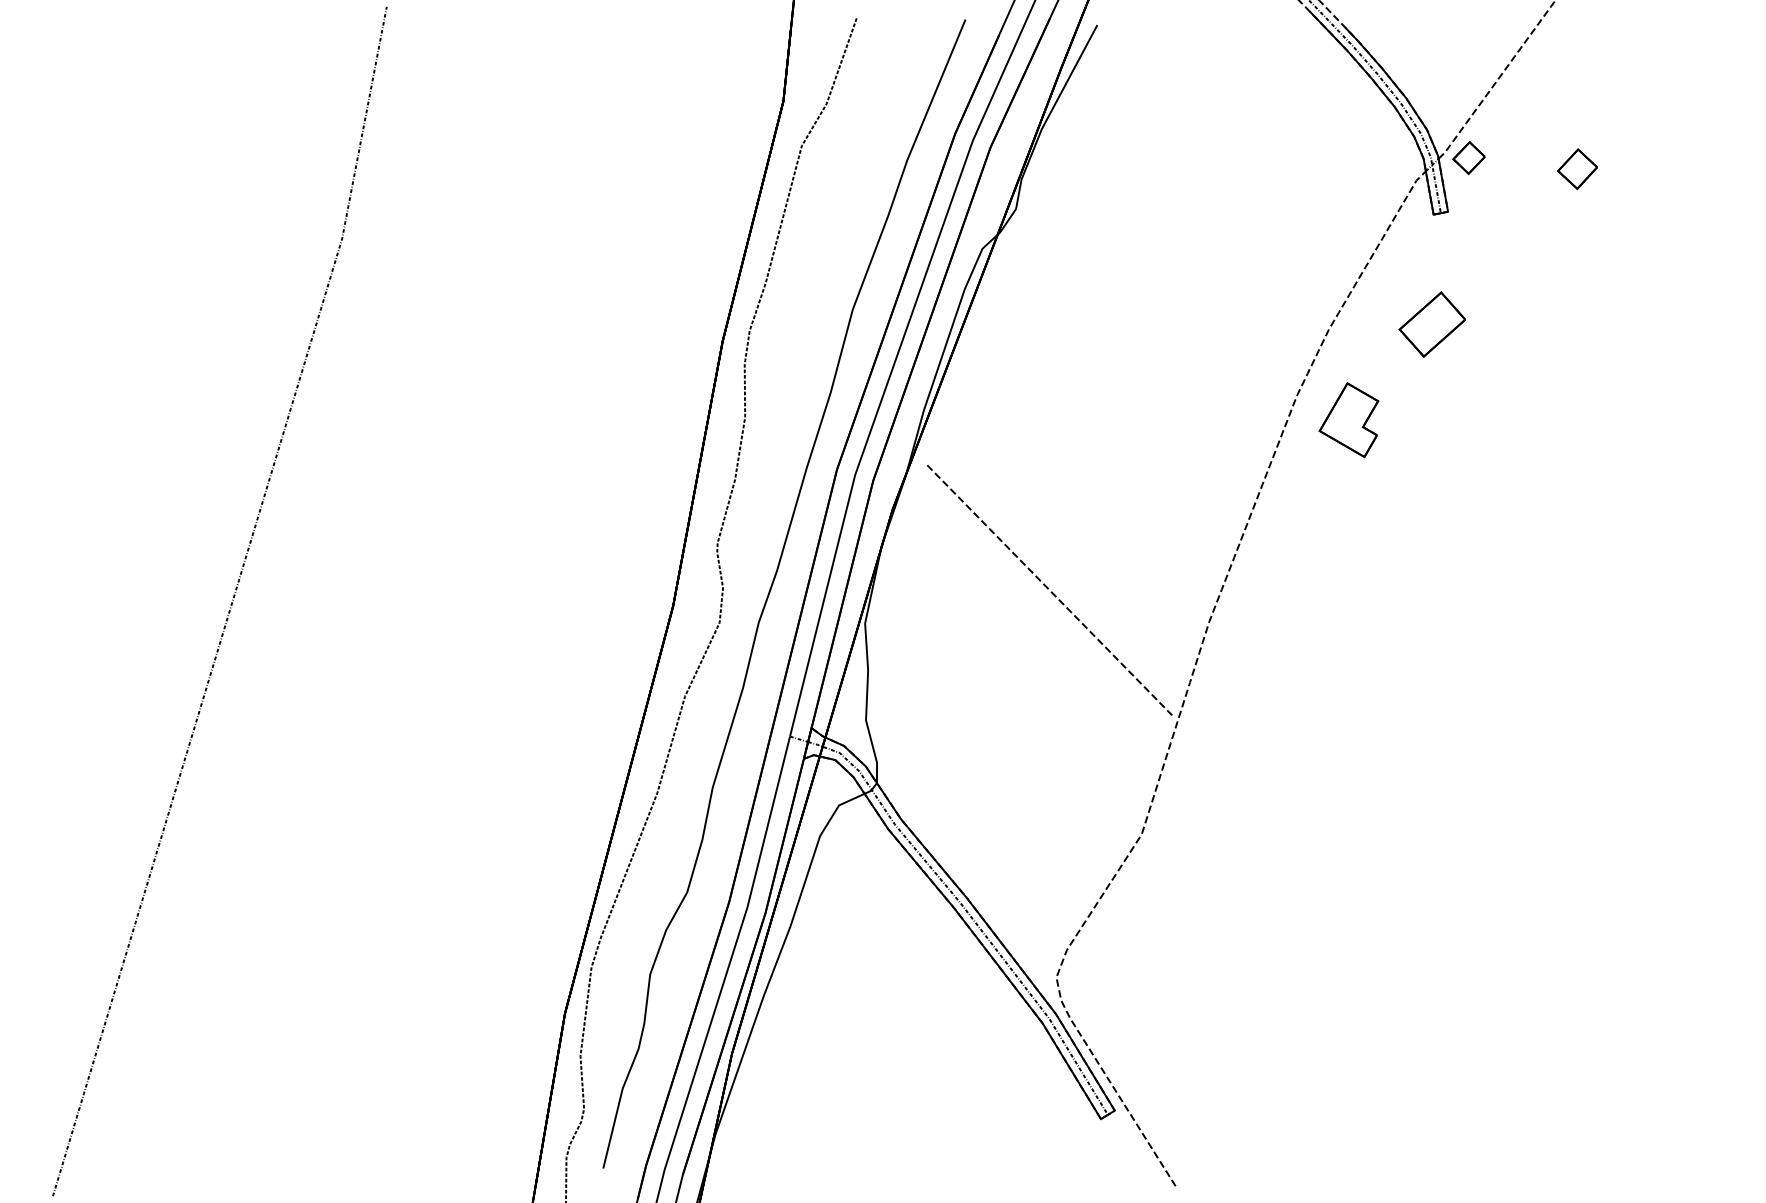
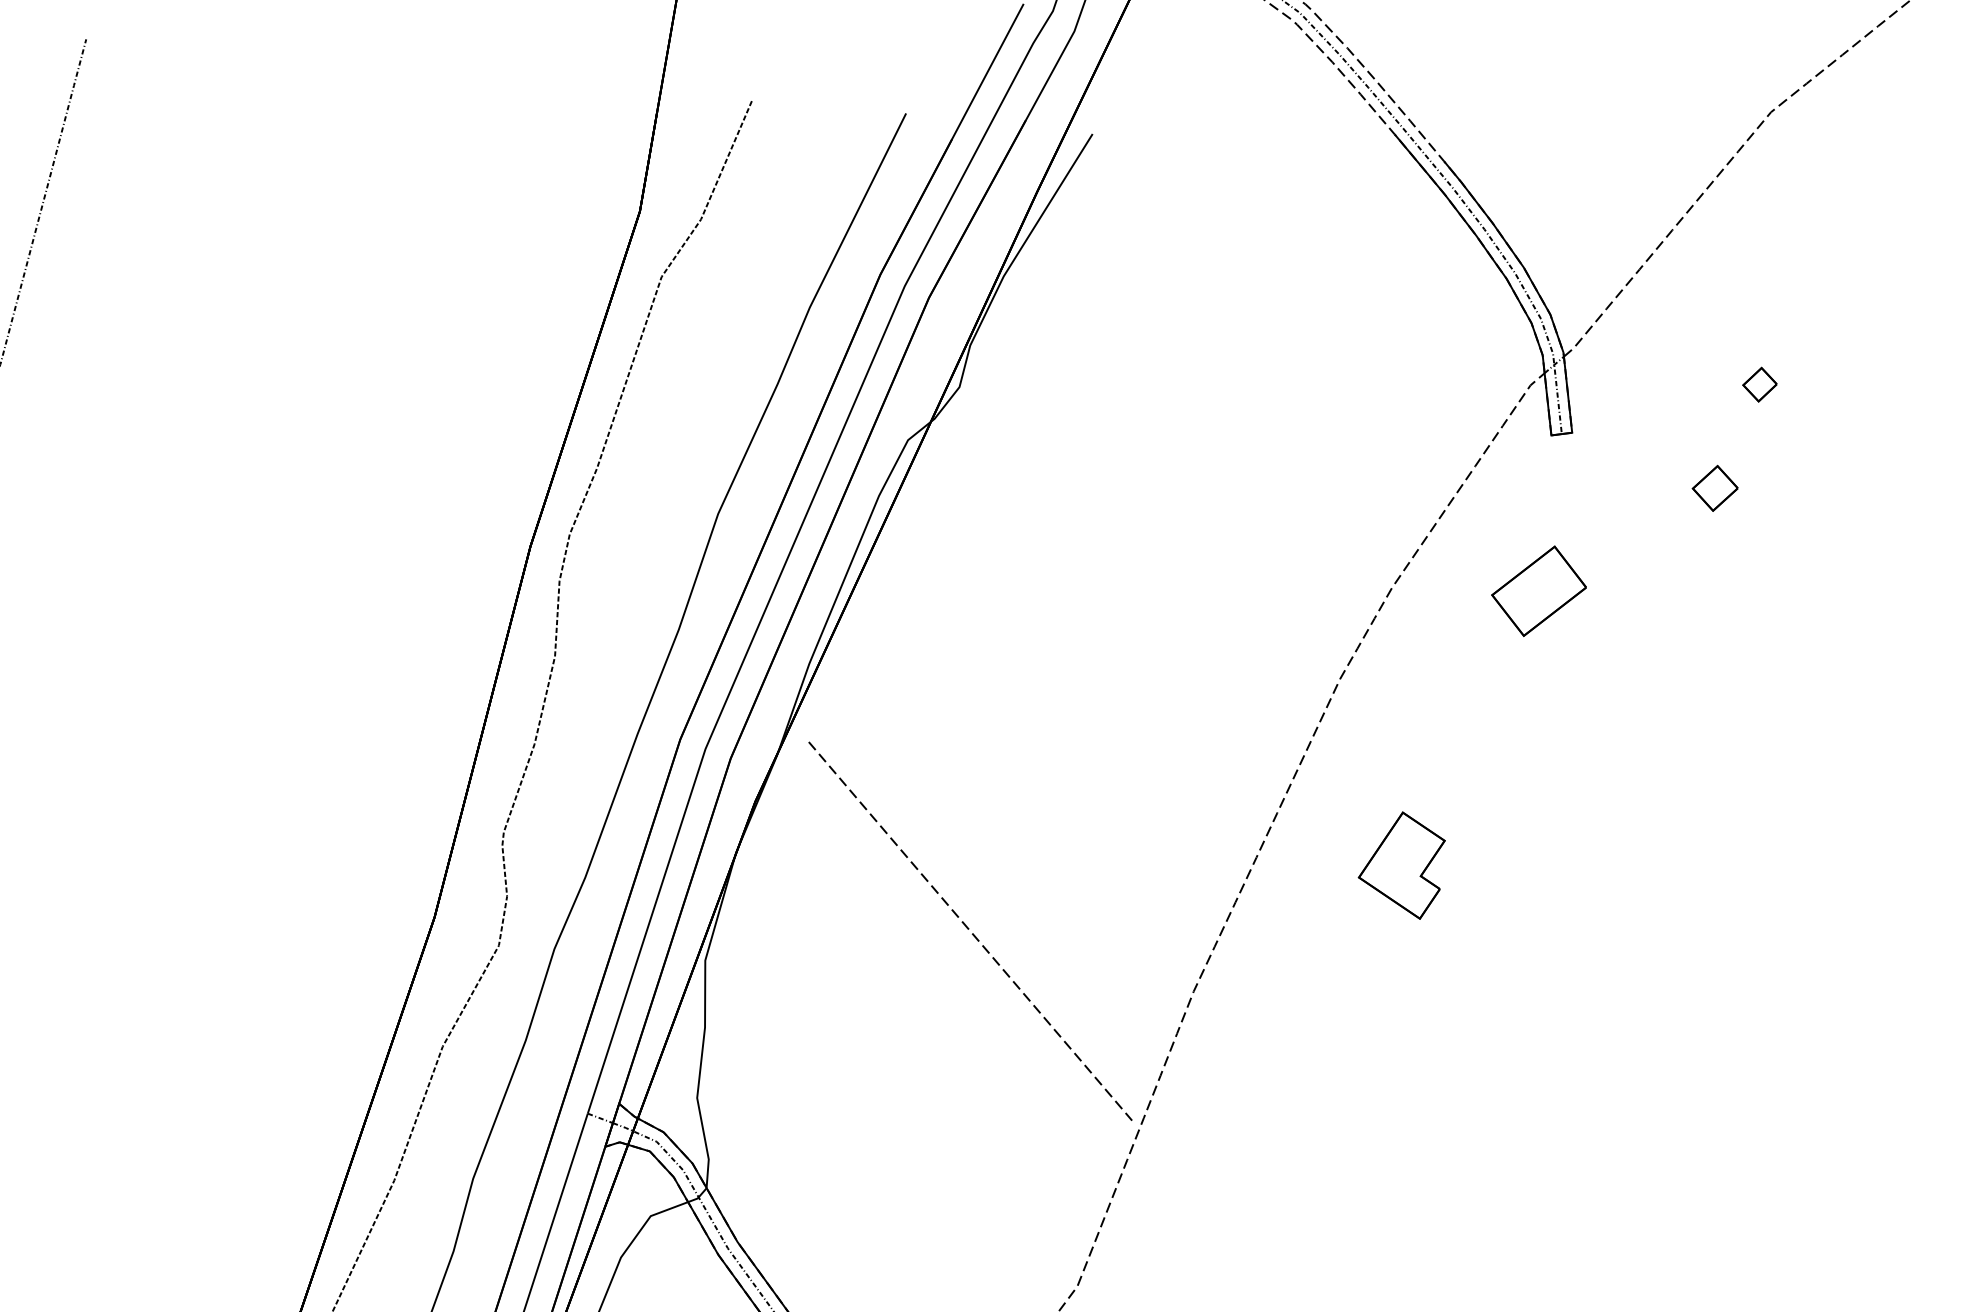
part: (1468, 157) -> (1714, 487), moved
part: (1577, 168) -> (1760, 383), size x0.6
part: (1348, 420) -> (1400, 865), moved

